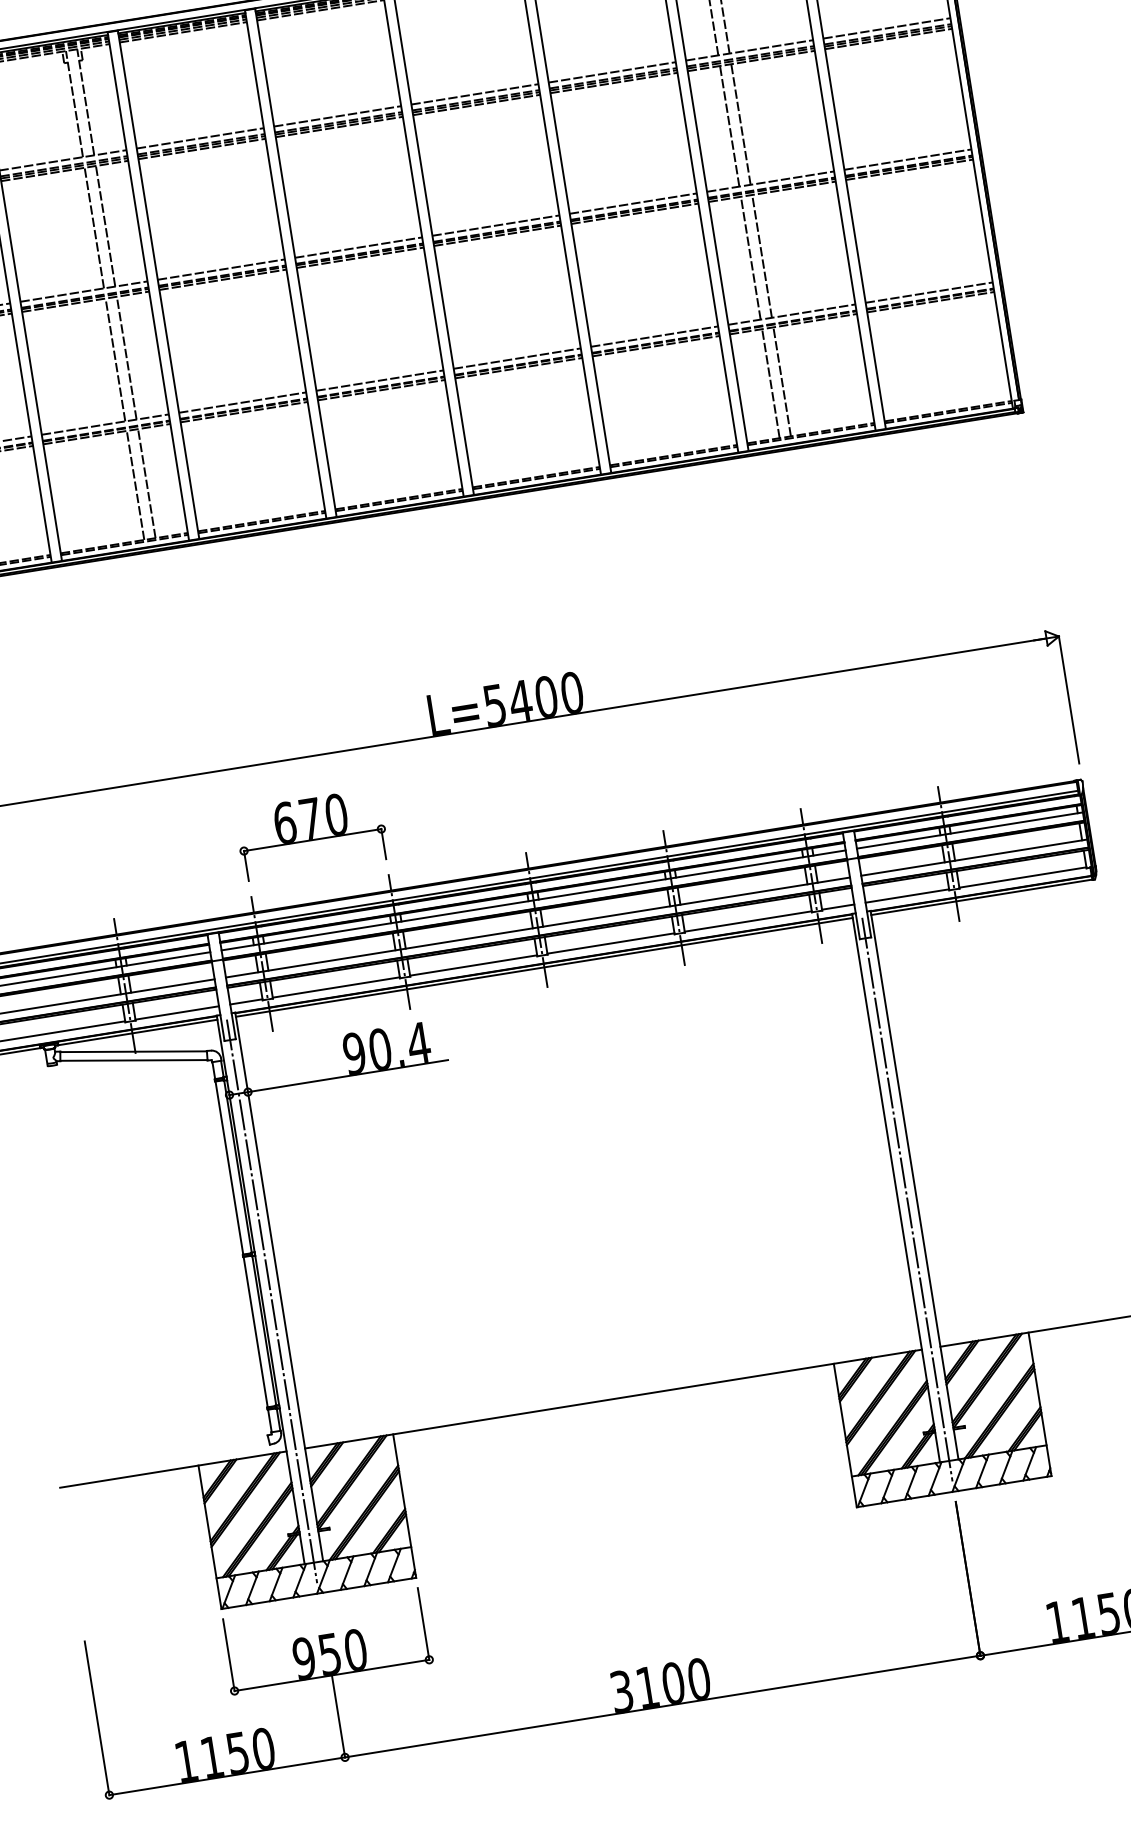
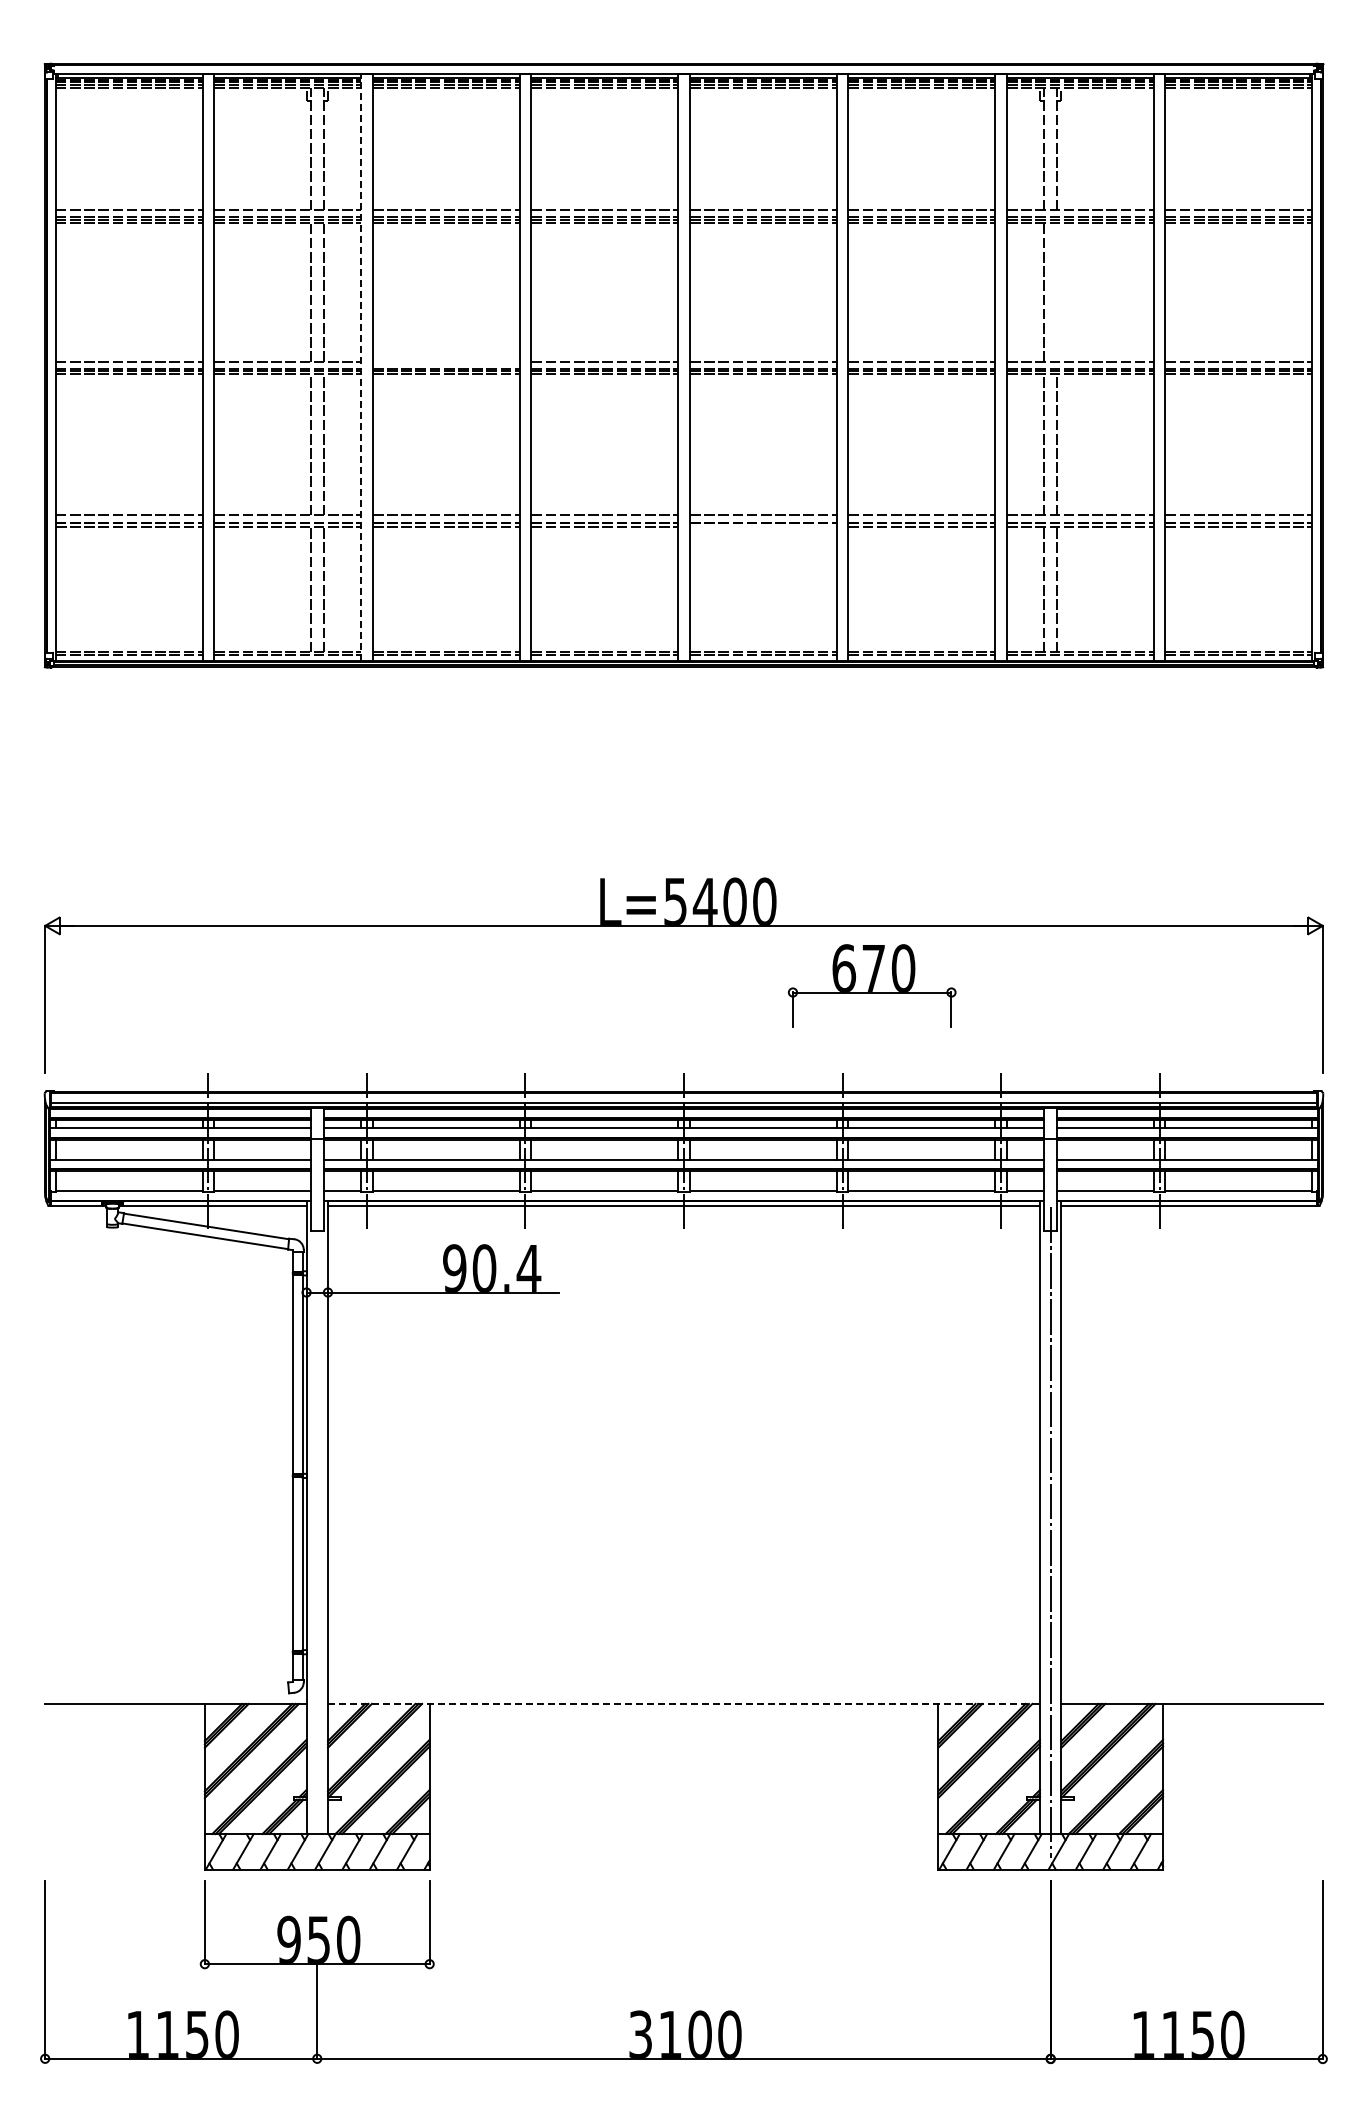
line: (741, 123) -> (1057, 291), removed
line: (220, 269) -> (445, 361), removed
line: (148, 286) -> (361, 367), solid -> dashed
line: (518, 368) -> (762, 526), removed
part: (311, 834) -> (871, 985), moved
line: (272, 1301) -> (317, 1532), removed
line: (613, 1398) -> (684, 1703), solid -> dashed

